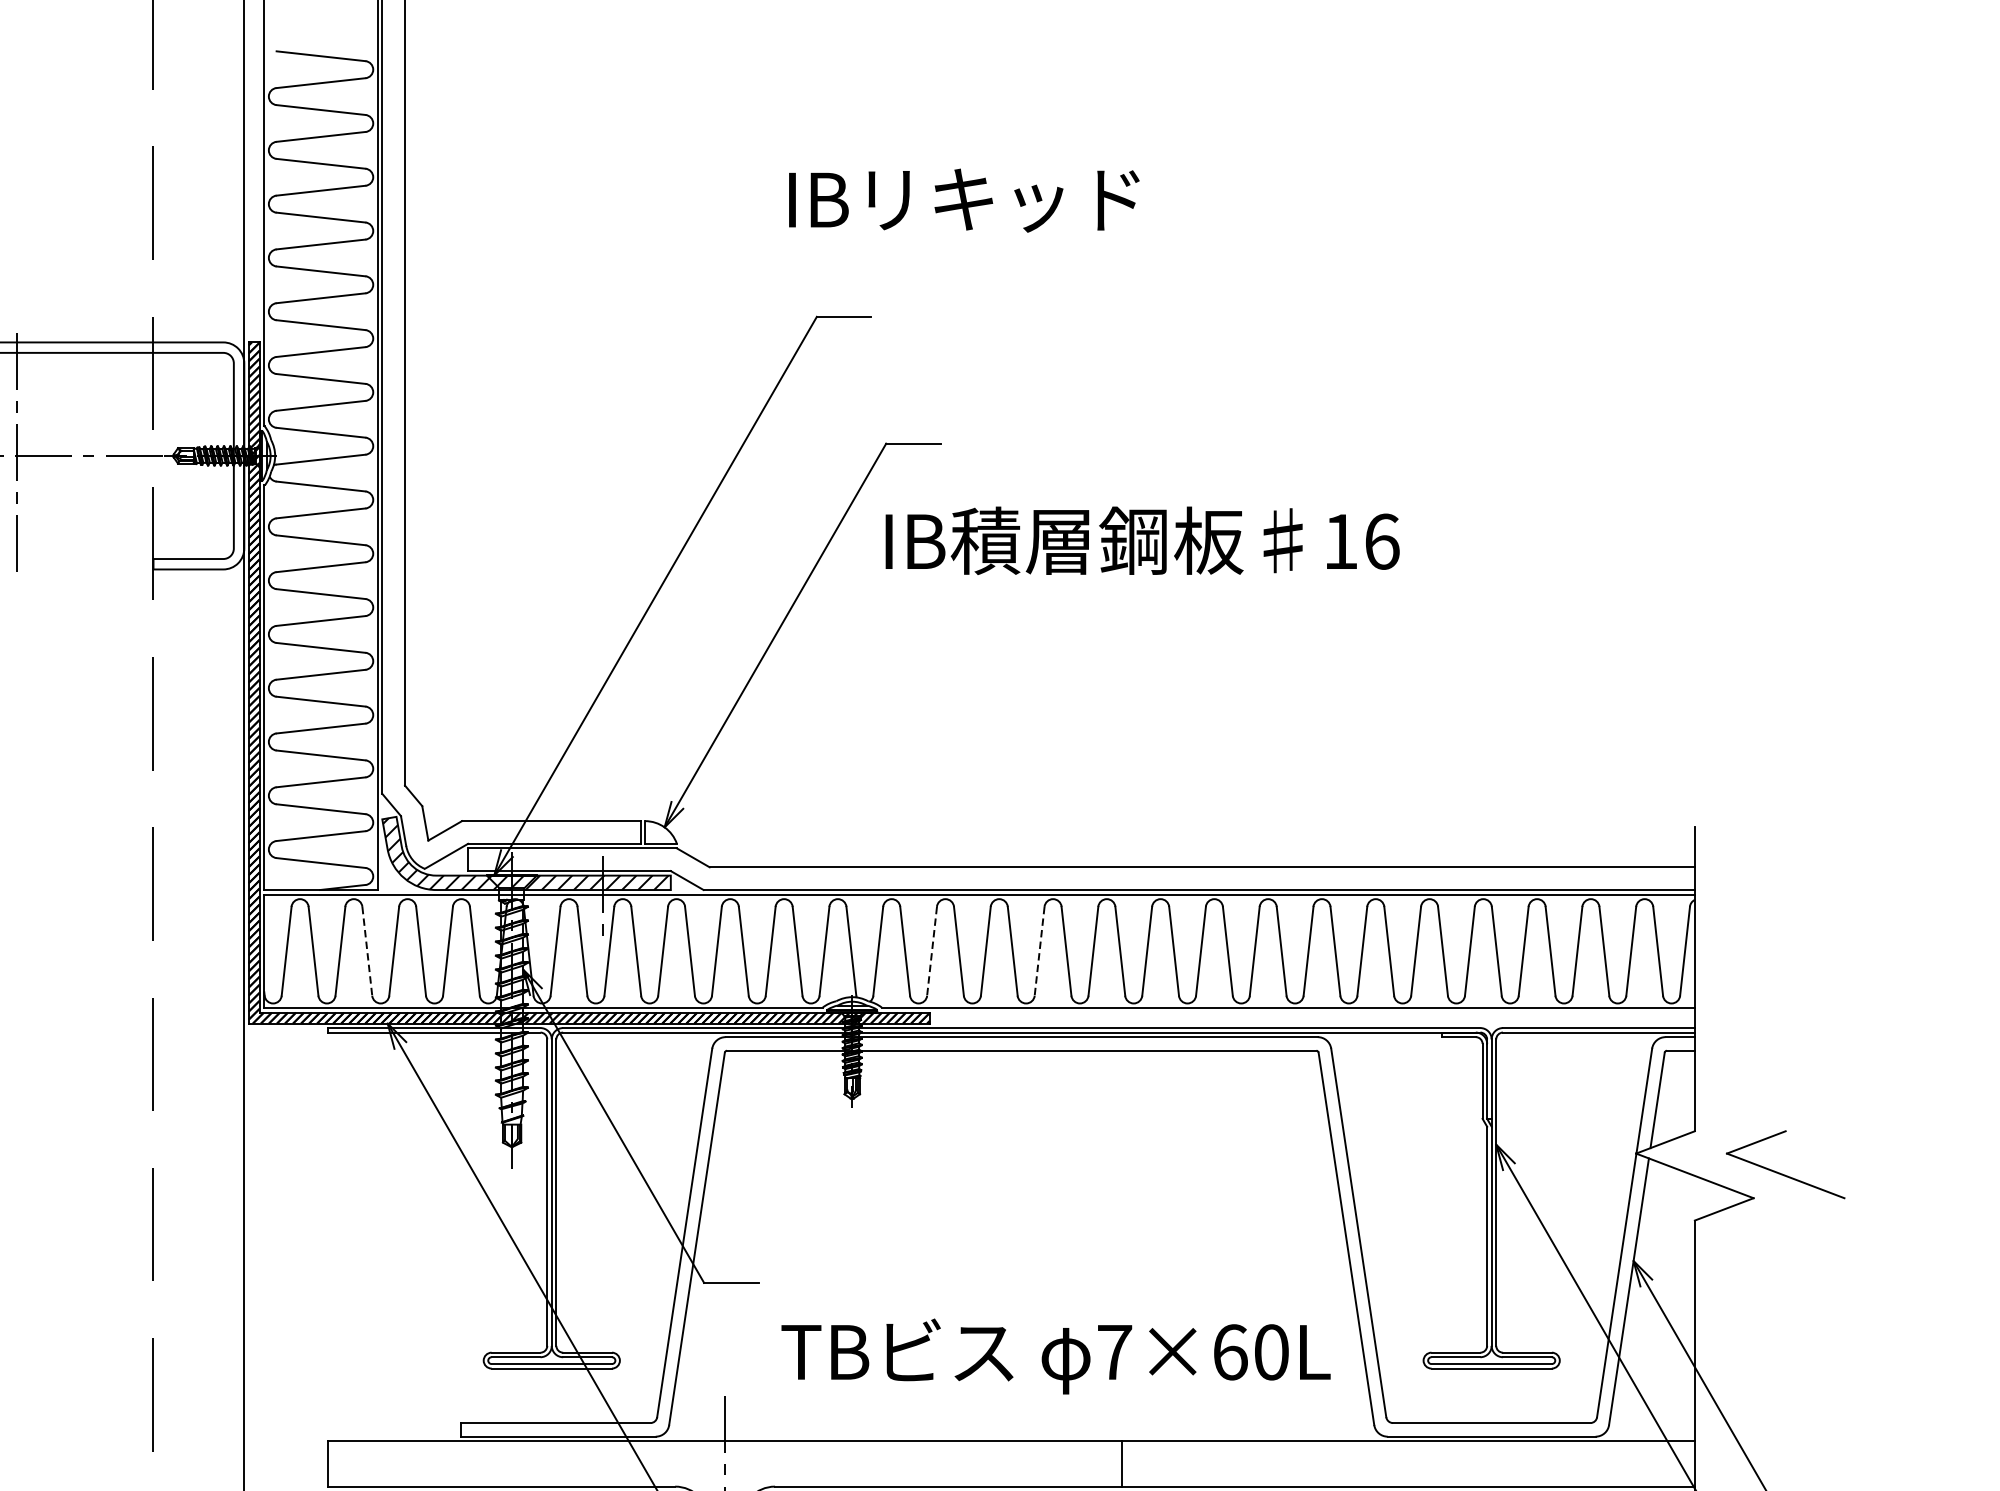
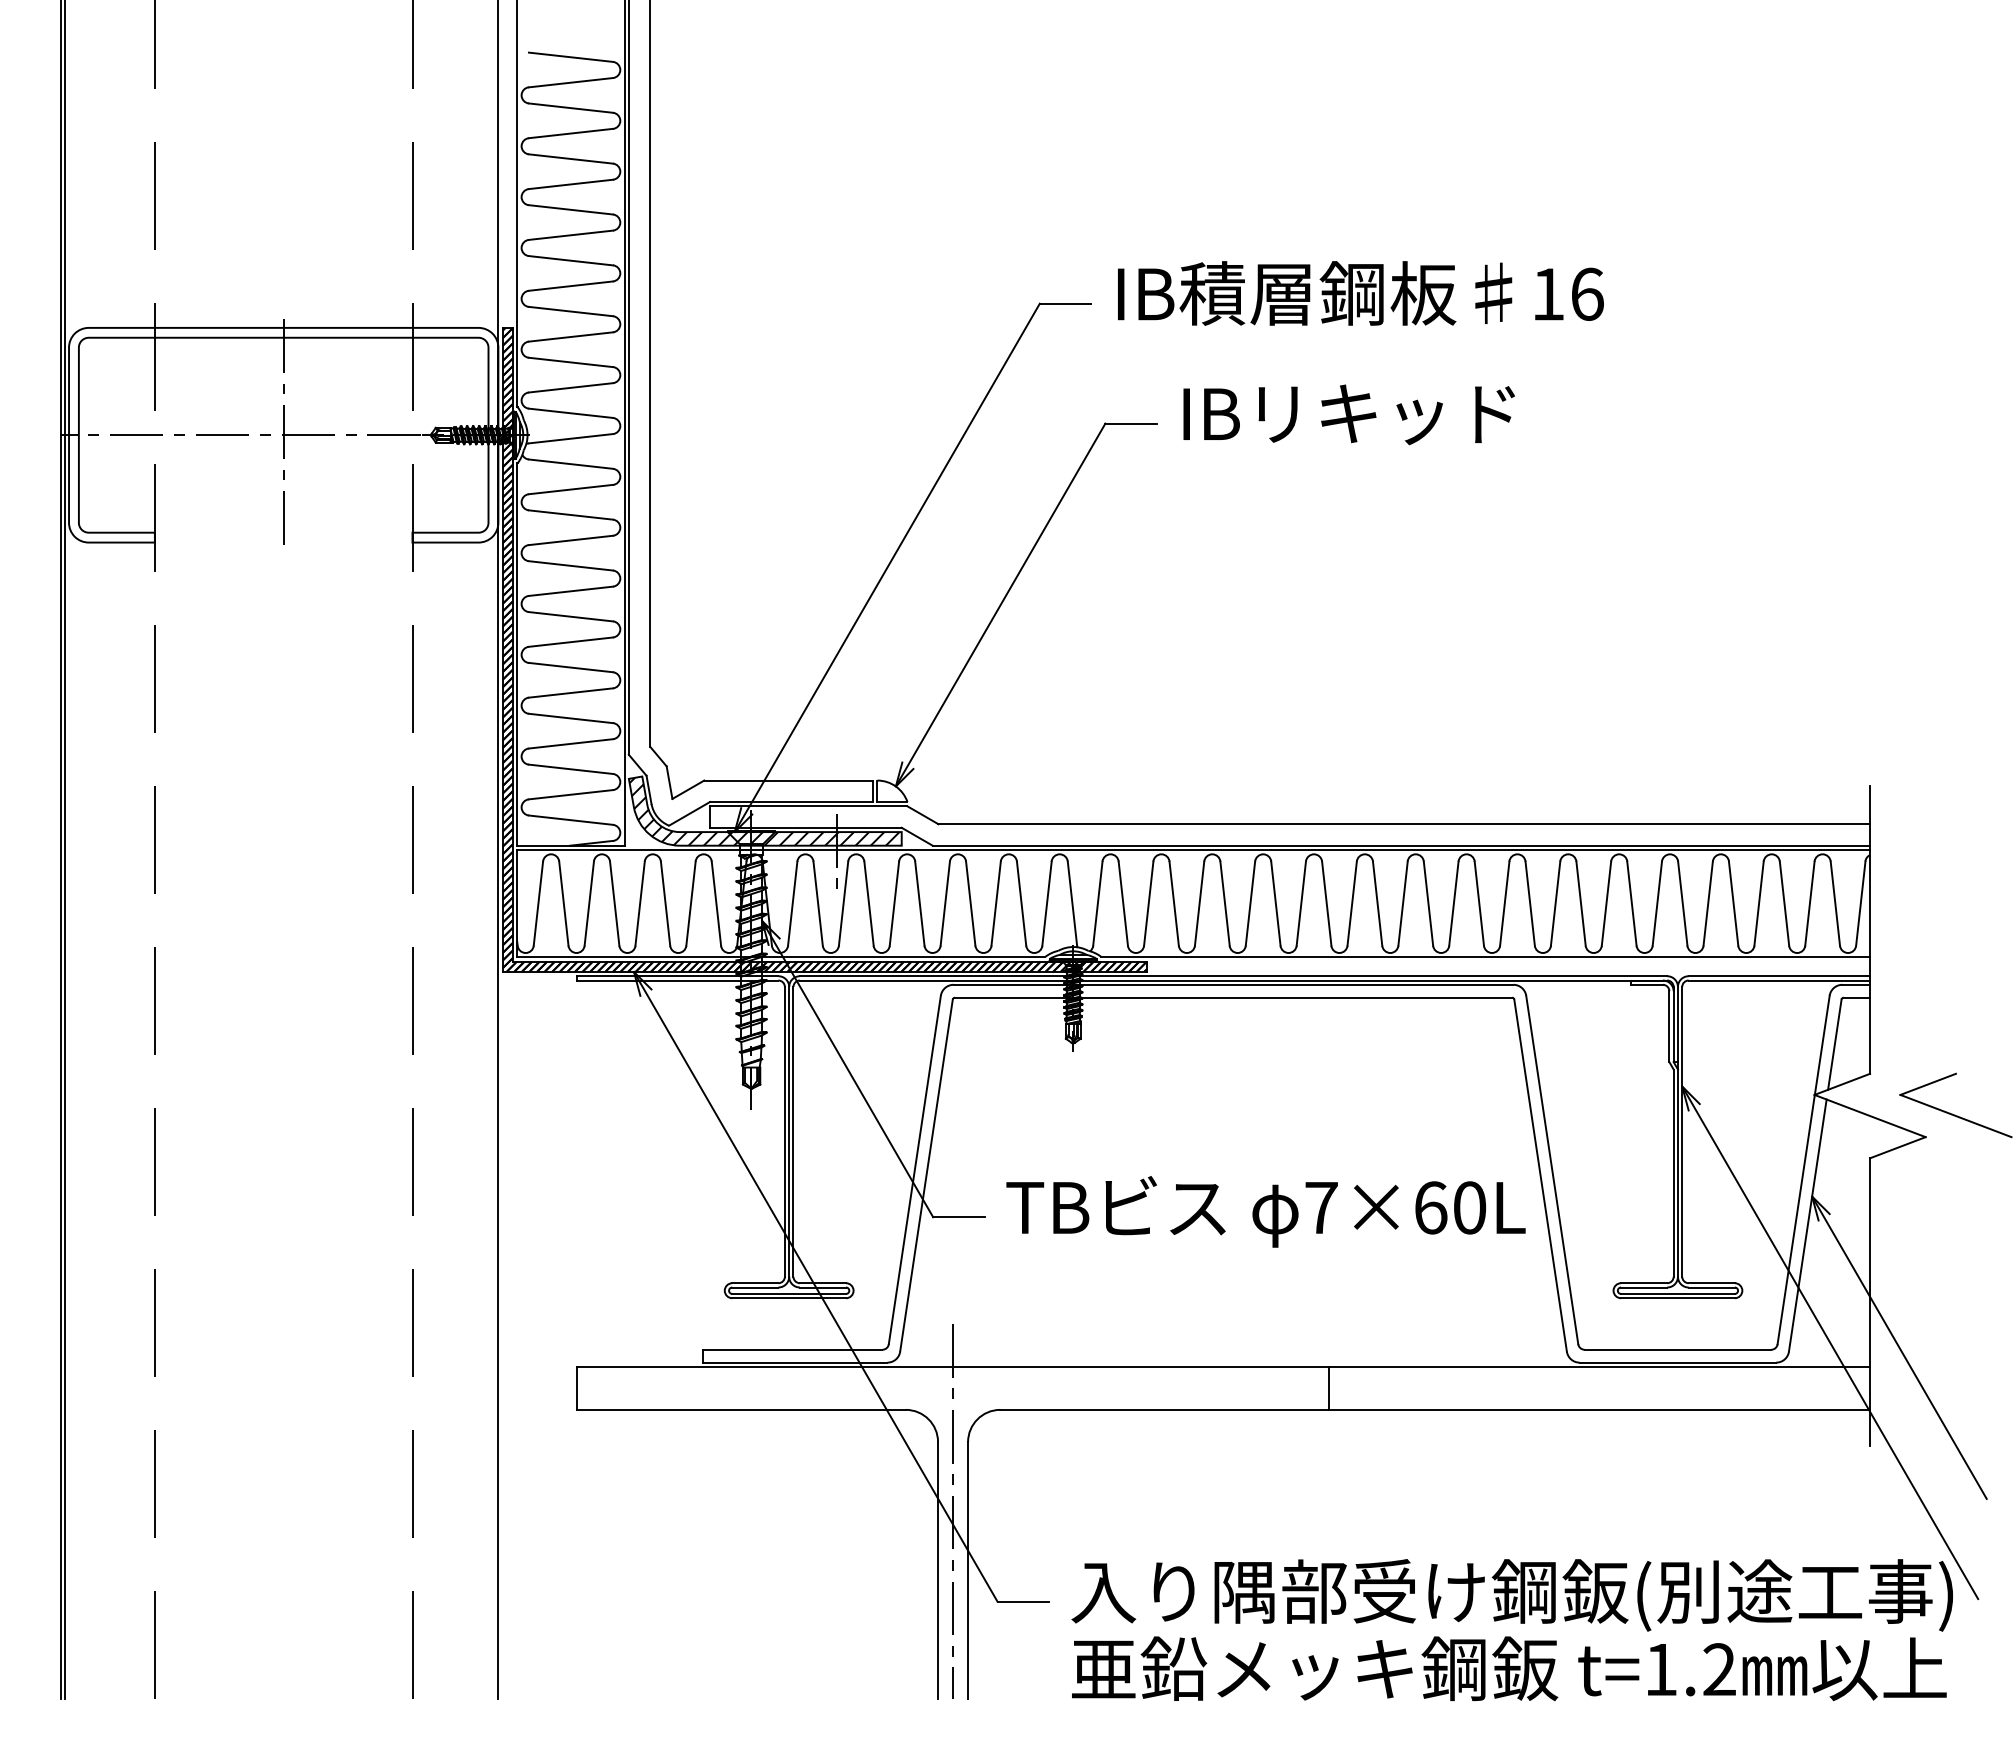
text: (963, 200) -> (1348, 414), moved
text: (1142, 540) -> (1360, 293), moved
line: (367, 952) -> (614, 904), dashed -> solid
line: (931, 952) -> (1148, 904), dashed -> solid
line: (1039, 952) -> (1250, 904), dashed -> solid
text: (1055, 1356) -> (1265, 1211), moved

